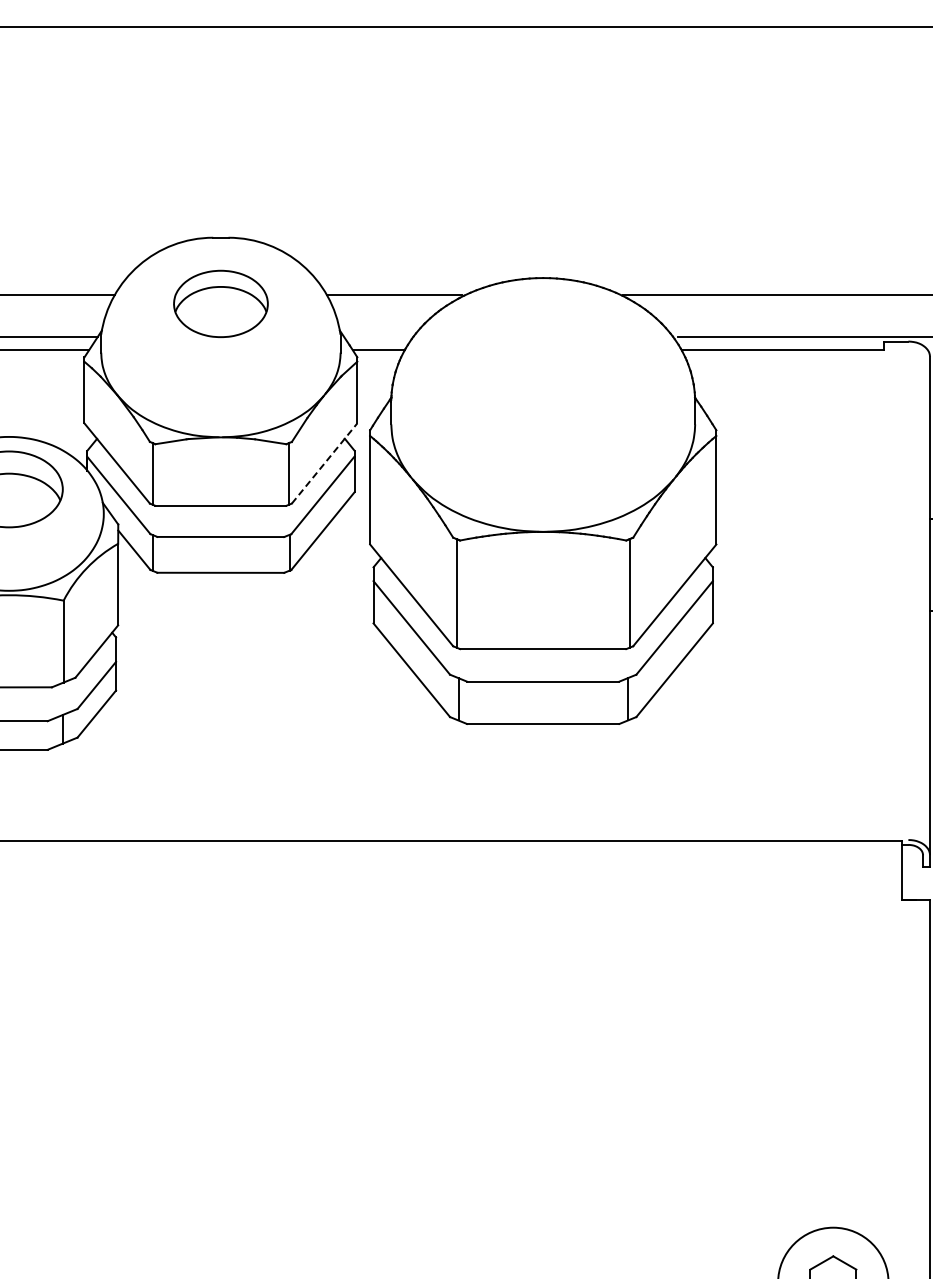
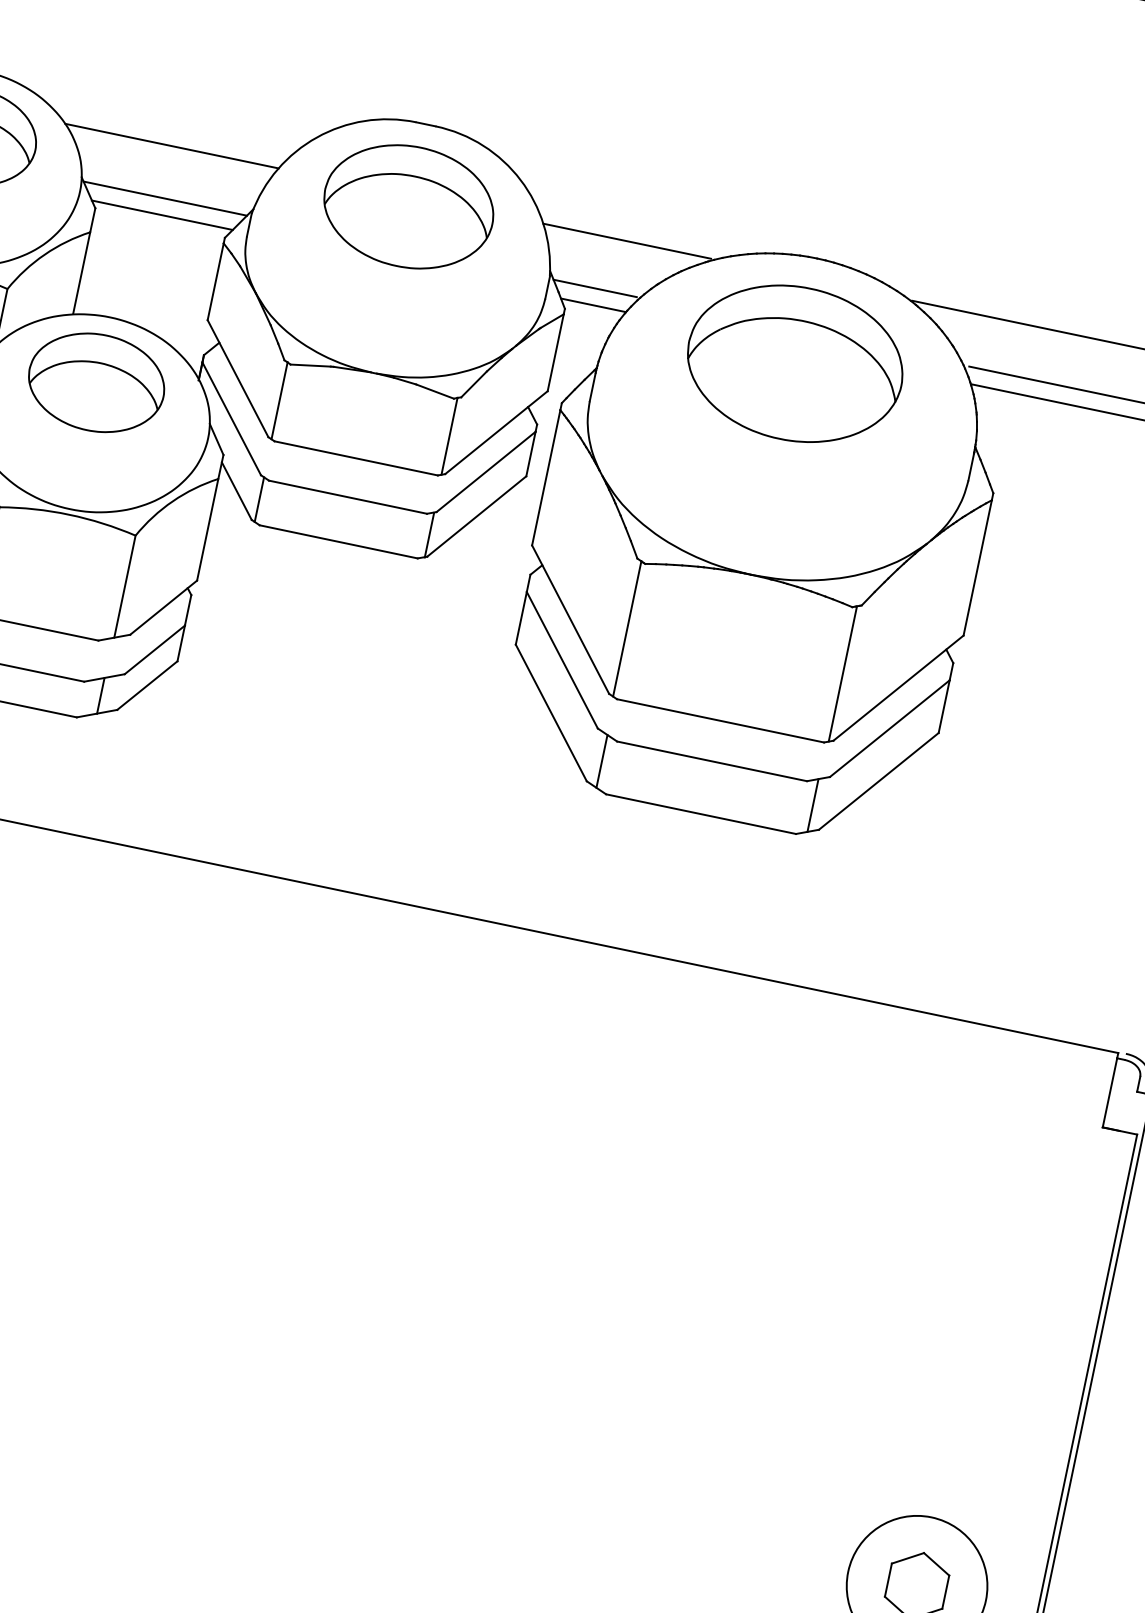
part: (220, 303) -> (408, 206), size x1.43
line: (376, 336) -> (594, 287), added
part: (543, 362) -> (795, 363), added
line: (324, 463) -> (496, 432), dashed -> solid

